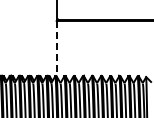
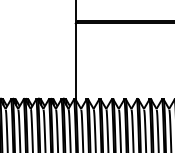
line: (56, 48) -> (75, 61), dashed -> solid

